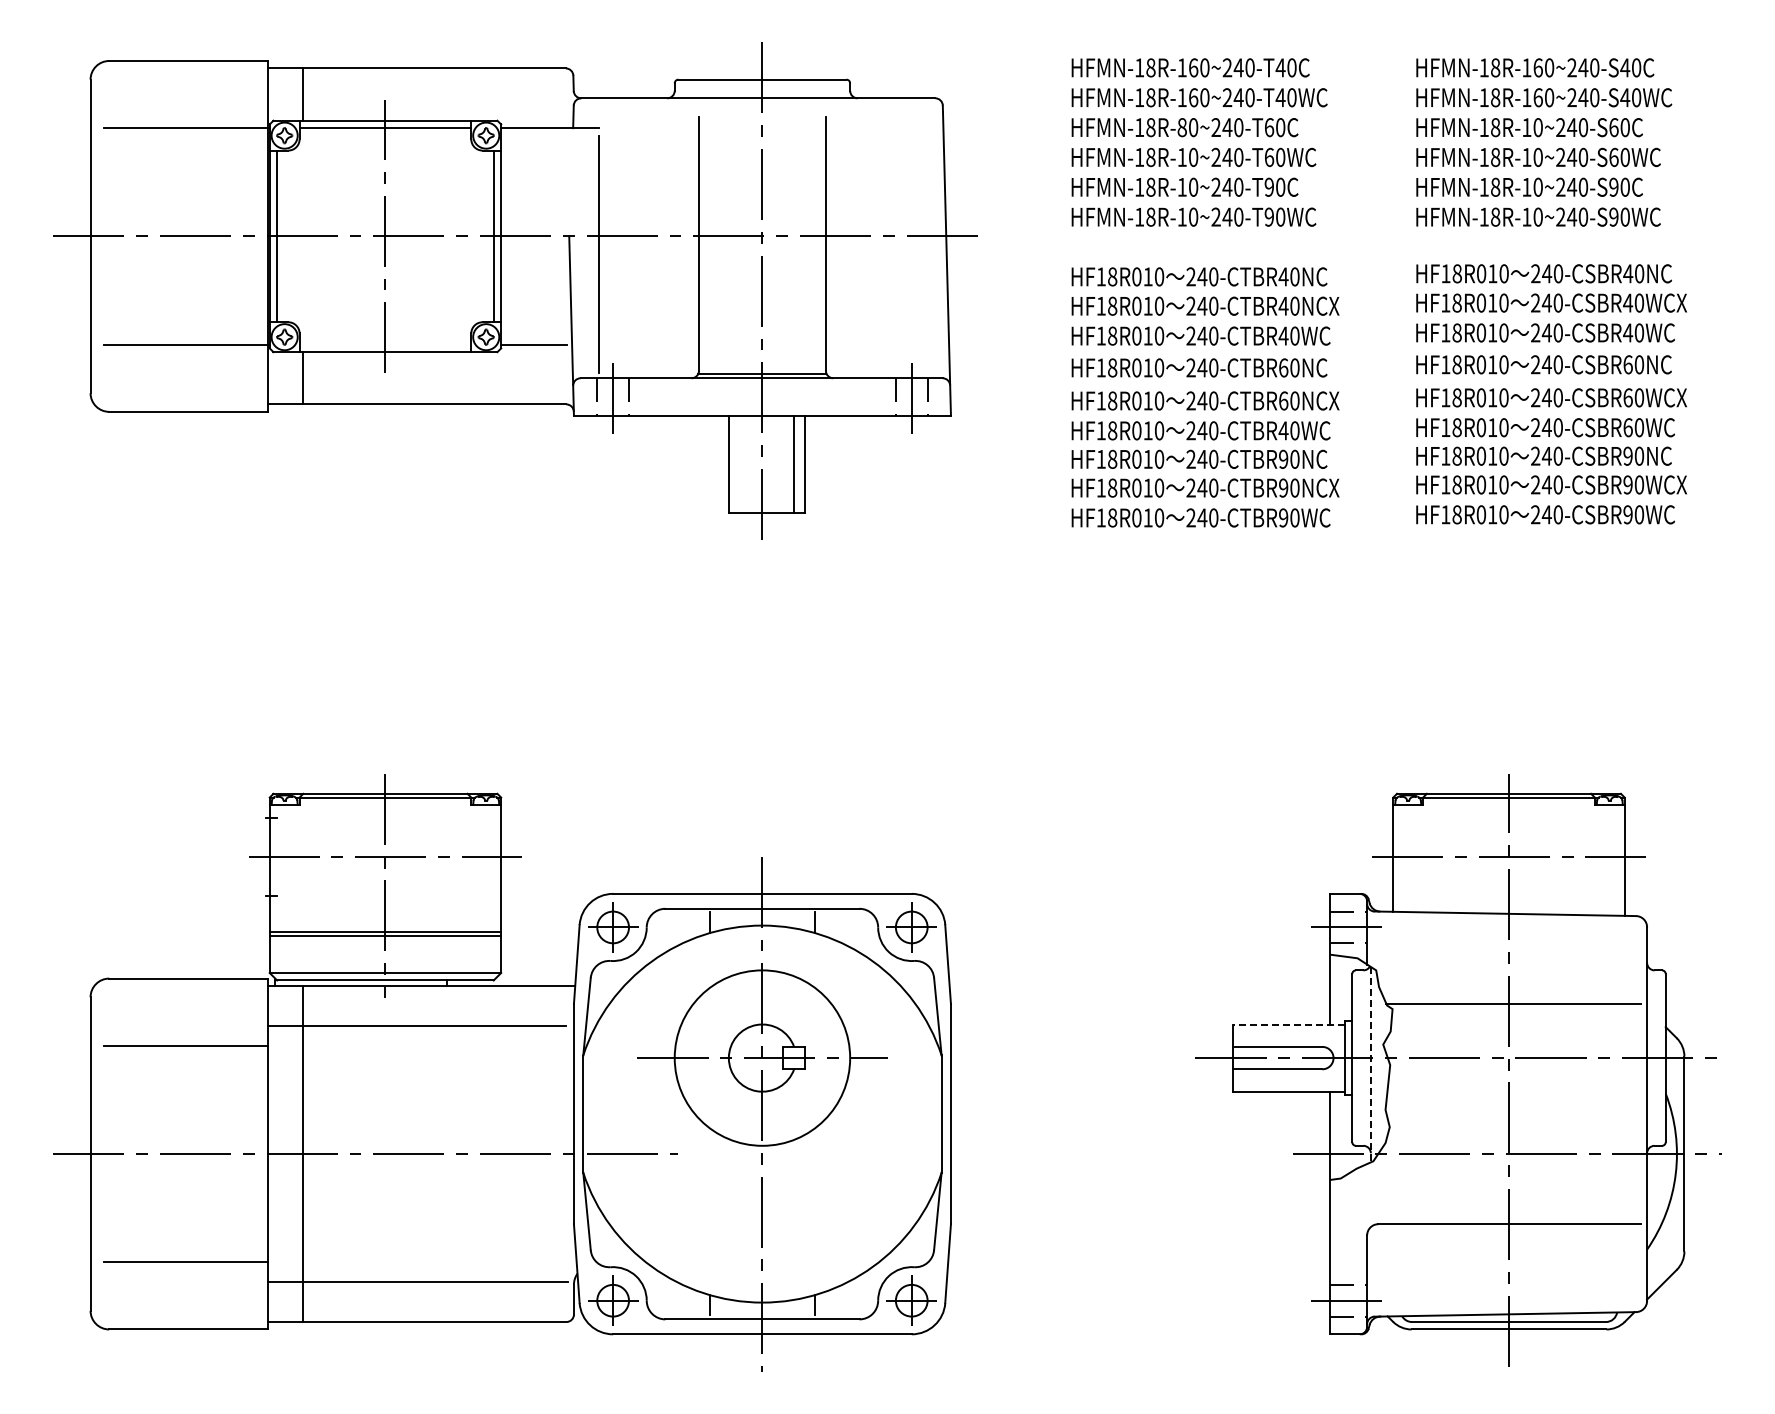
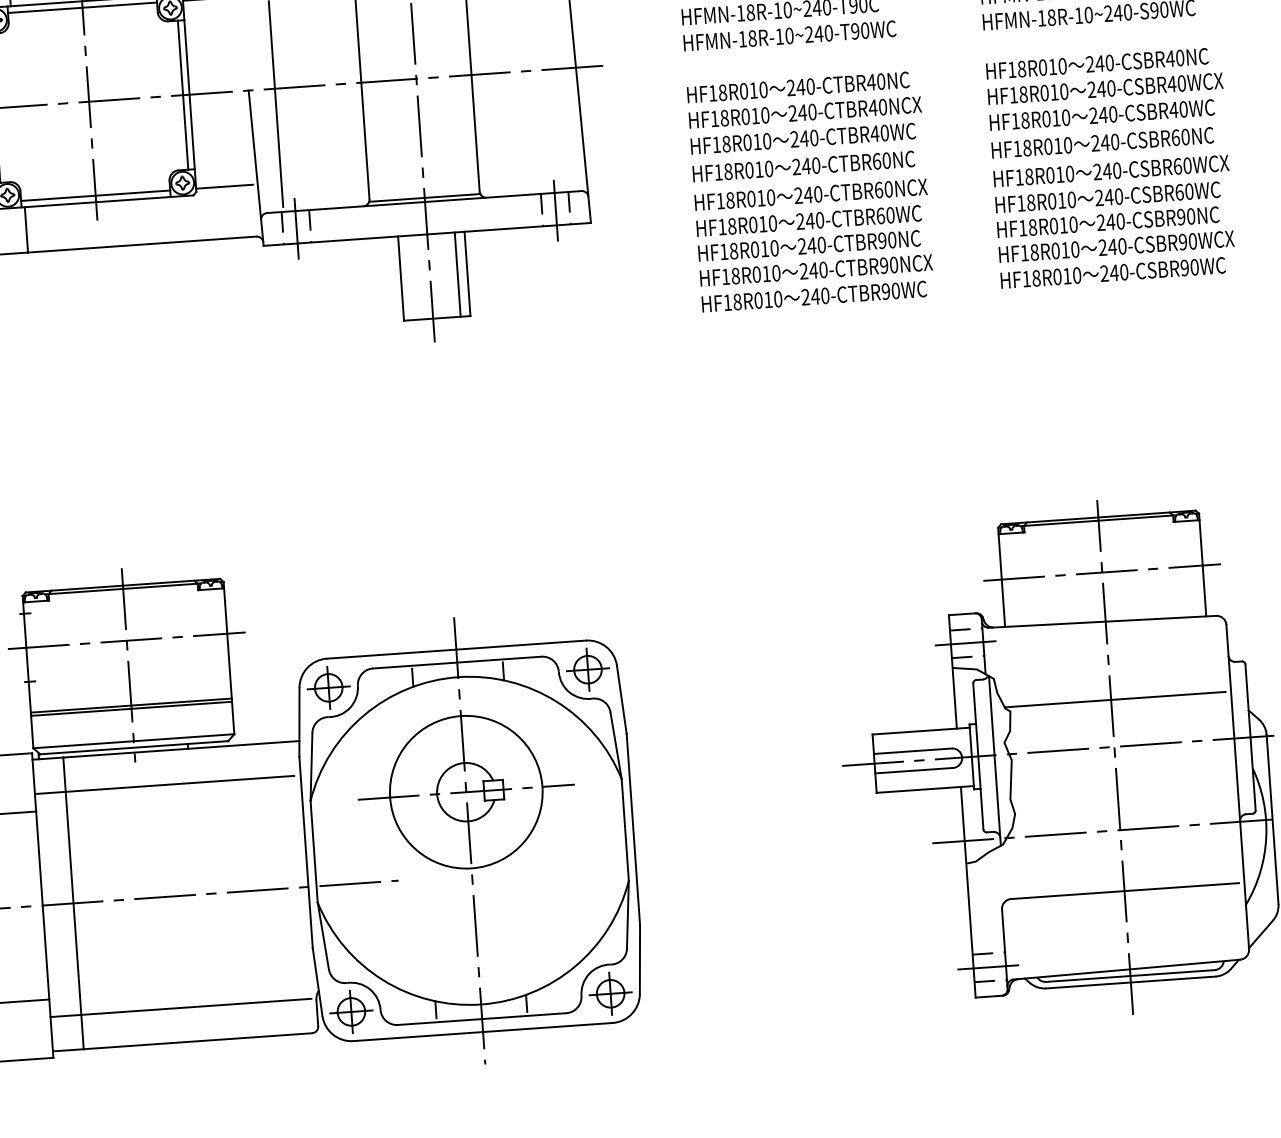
line: (385, 344) -> (95, 195), added
text: (1283, 430) -> (880, 215), 240-CTBR40WC -> 240-CTBR60WC
line: (1288, 1024) -> (920, 731), dashed -> solid
line: (1370, 1064) -> (994, 760), dashed -> solid

